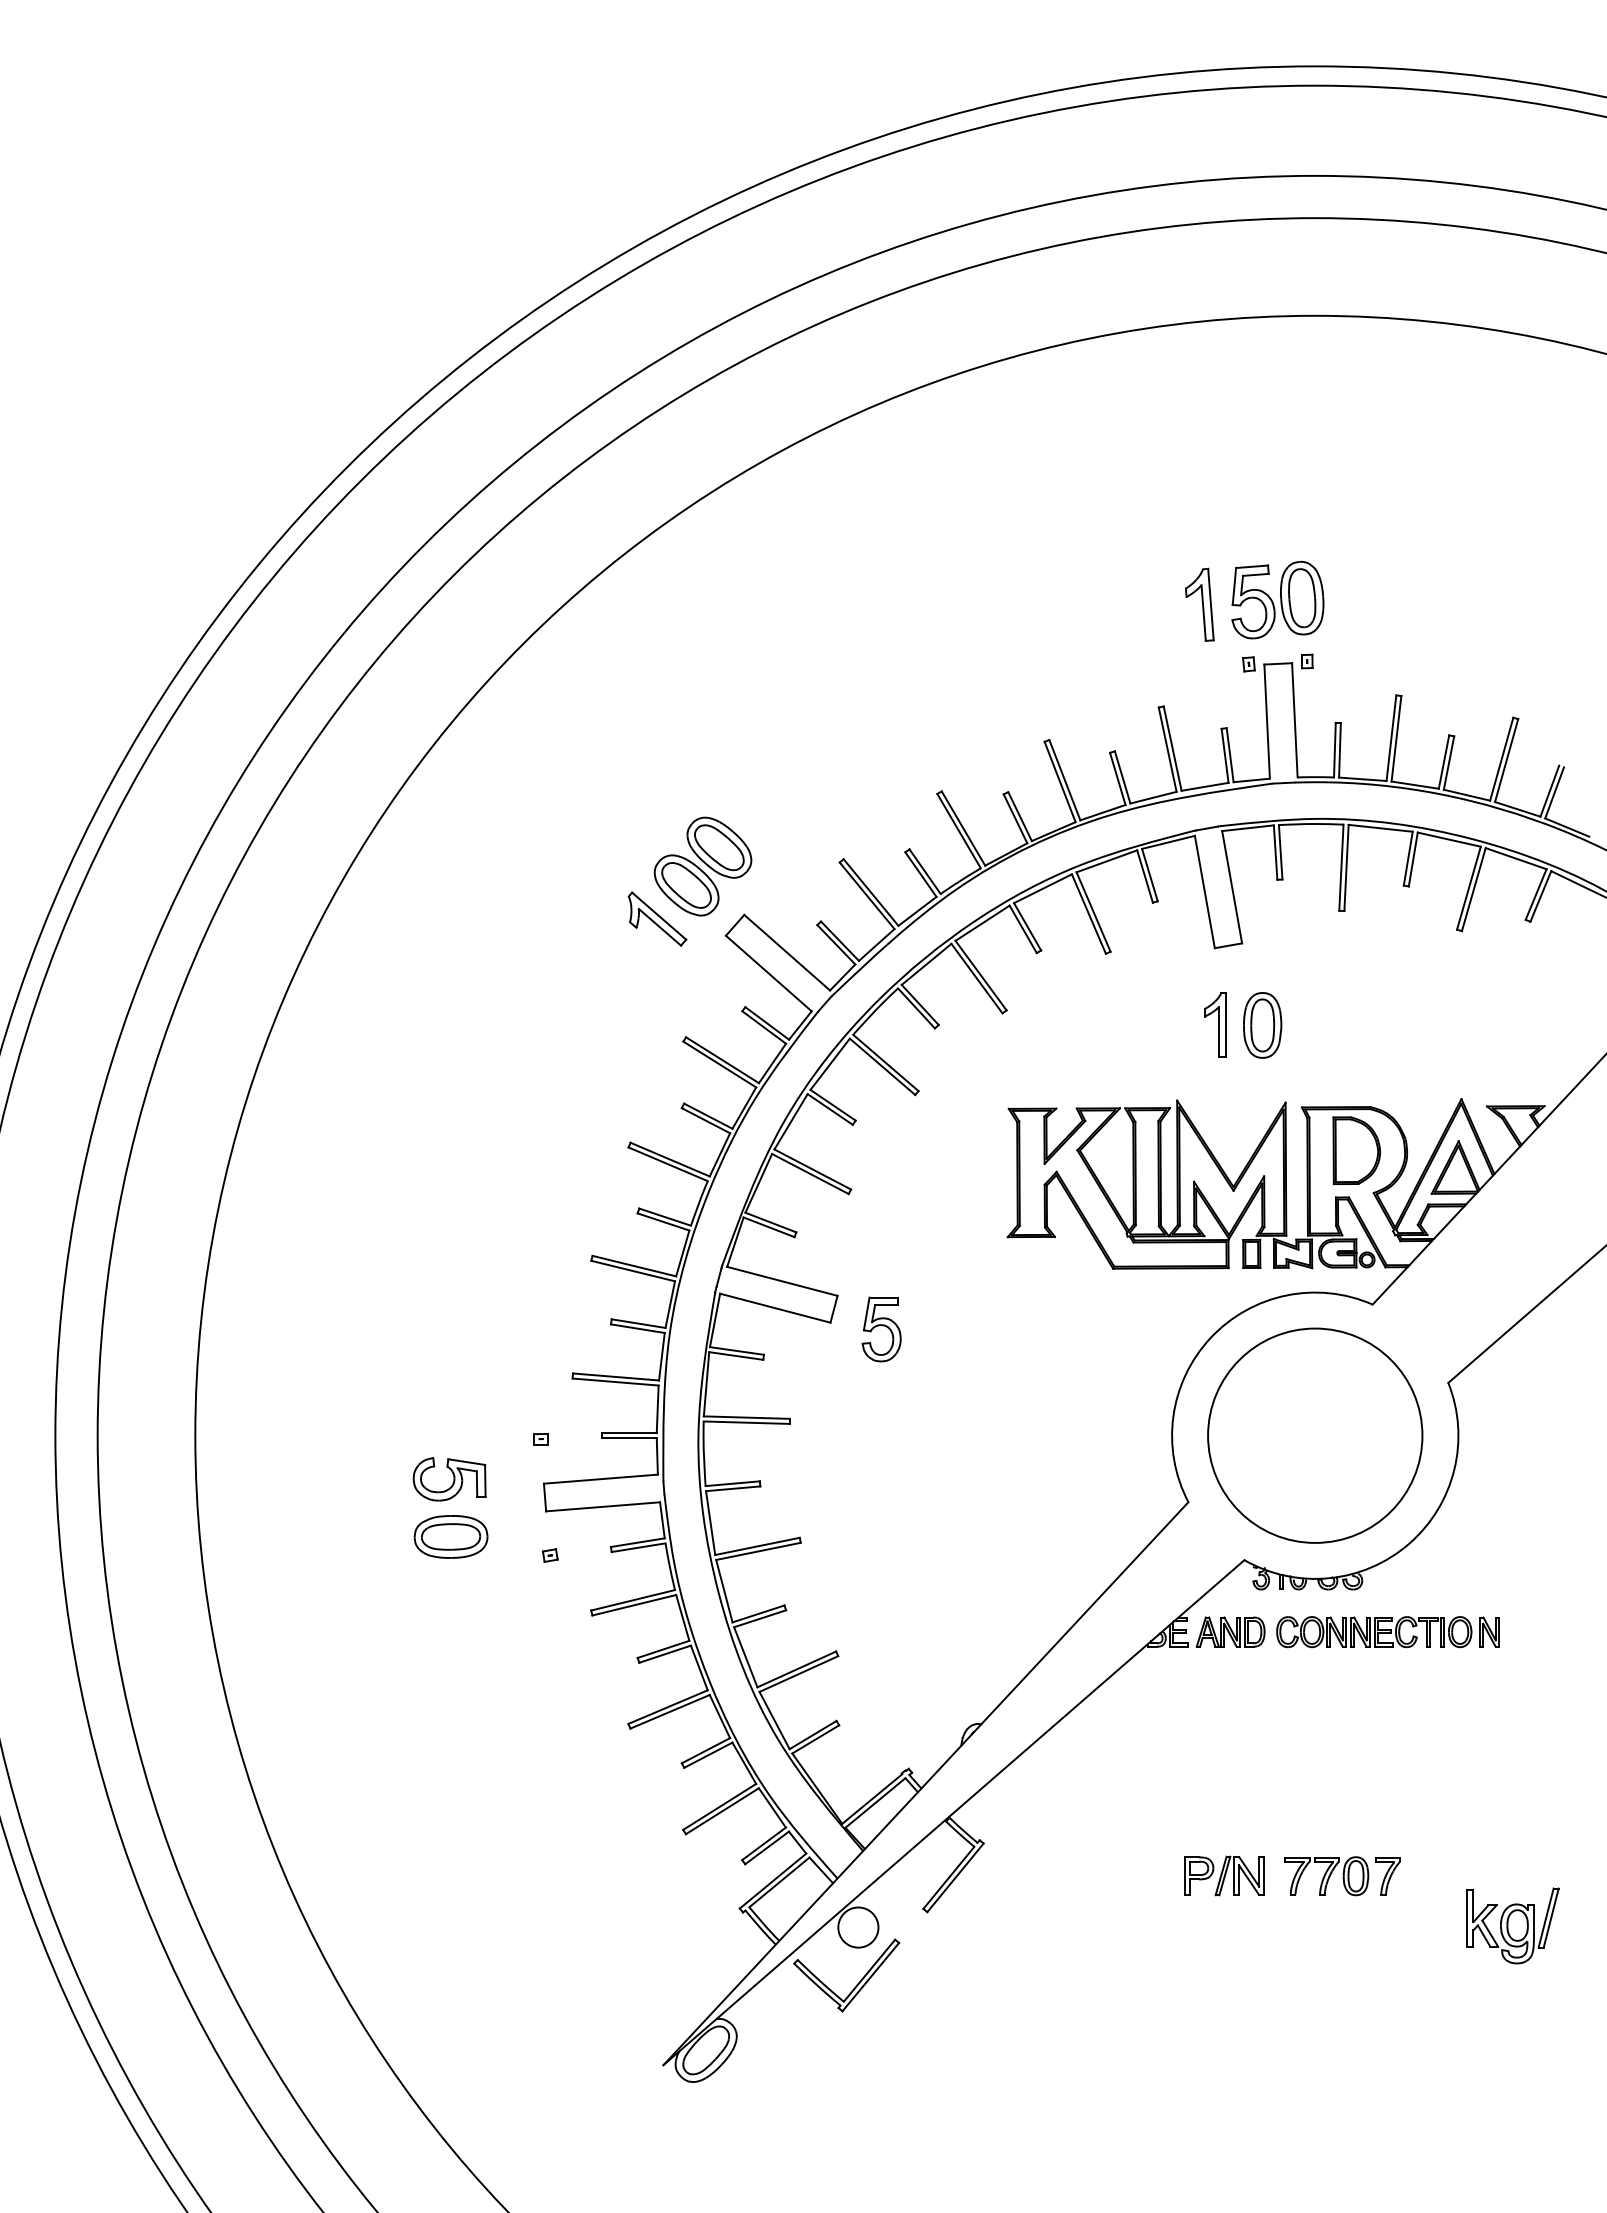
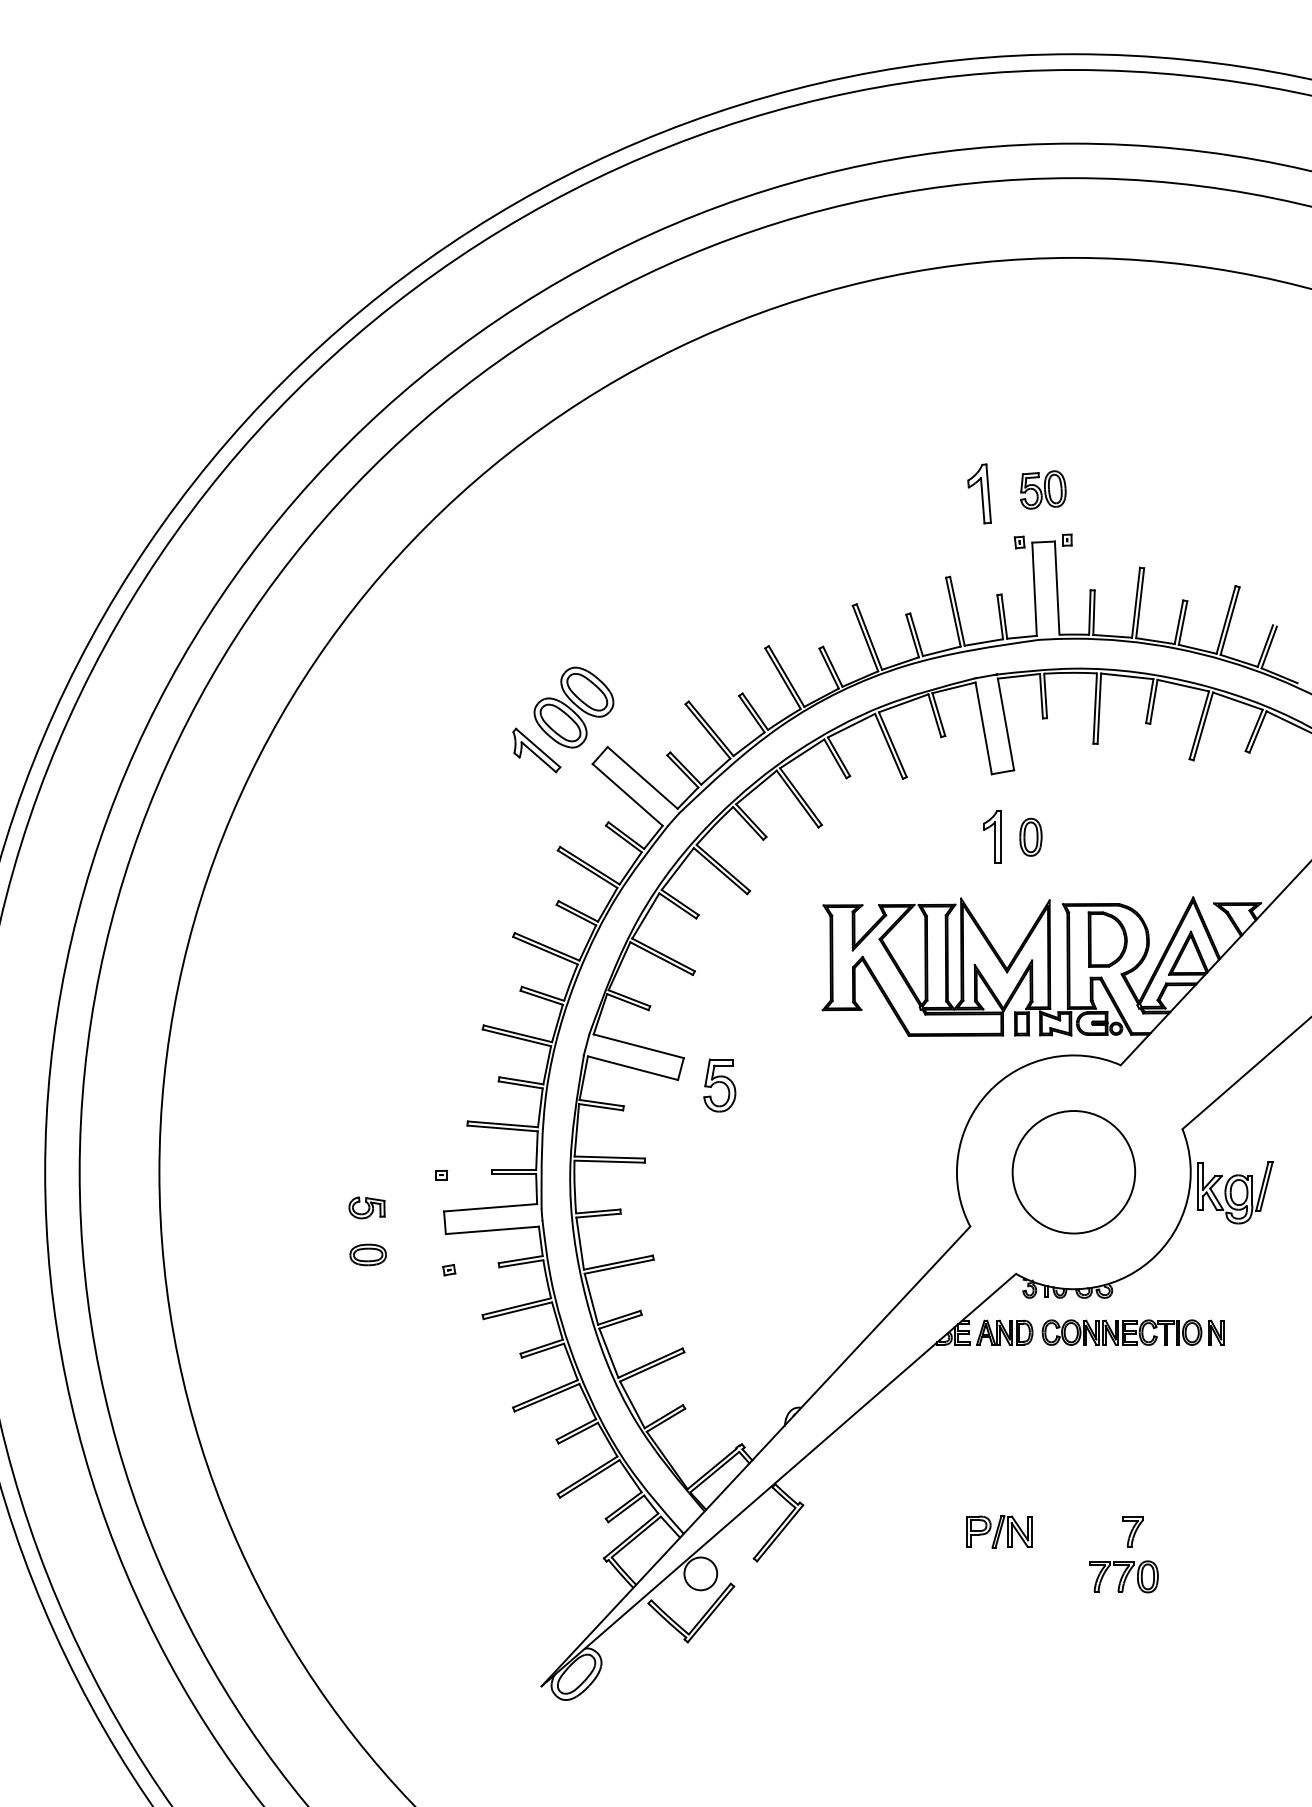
part: (1277, 599) -> (1043, 489), size x0.6
part: (1262, 1025) -> (1030, 837), size x0.7
circle: (1315, 1435) -> (1074, 1172), size x0.7
part: (449, 1479) -> (366, 1208), size x0.6
part: (450, 1536) -> (367, 1254), size x0.6
part: (1326, 1876) -> (1123, 1577), moved
part: (1512, 1925) -> (1234, 1192), moved

